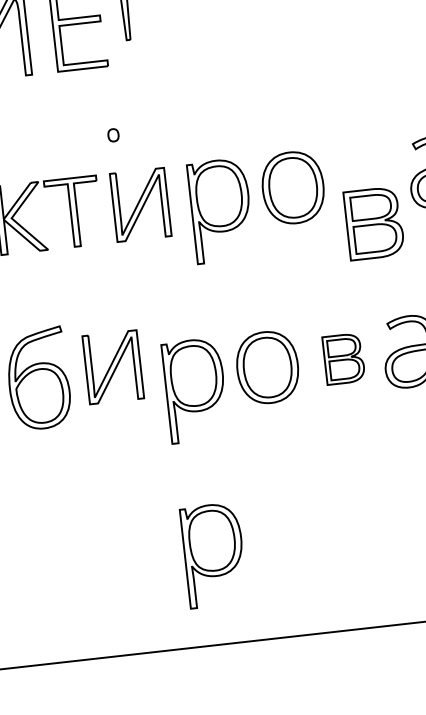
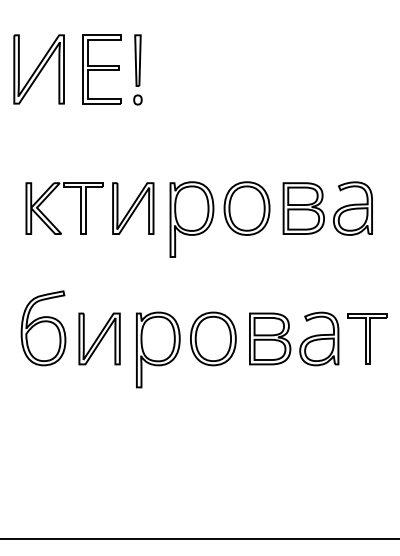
part: (112, 134) -> (137, 99), moved
part: (373, 223) -> (303, 208), moved
part: (344, 358) -> (270, 338), size x1.43
part: (113, 366) -> (99, 338), moved
part: (214, 554) -> (158, 472), removed

